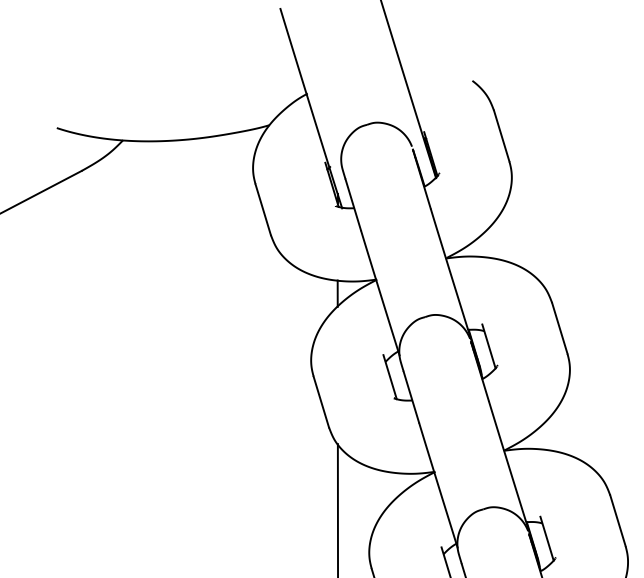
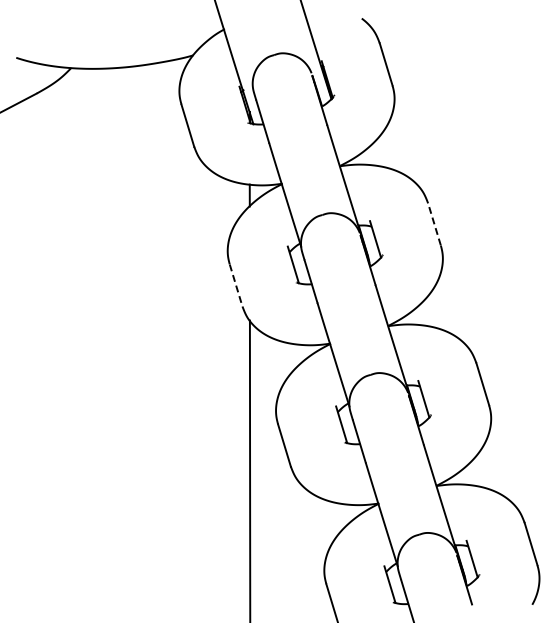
line: (559, 327) -> (434, 223), solid -> dashed
line: (321, 403) -> (236, 286), solid -> dashed

